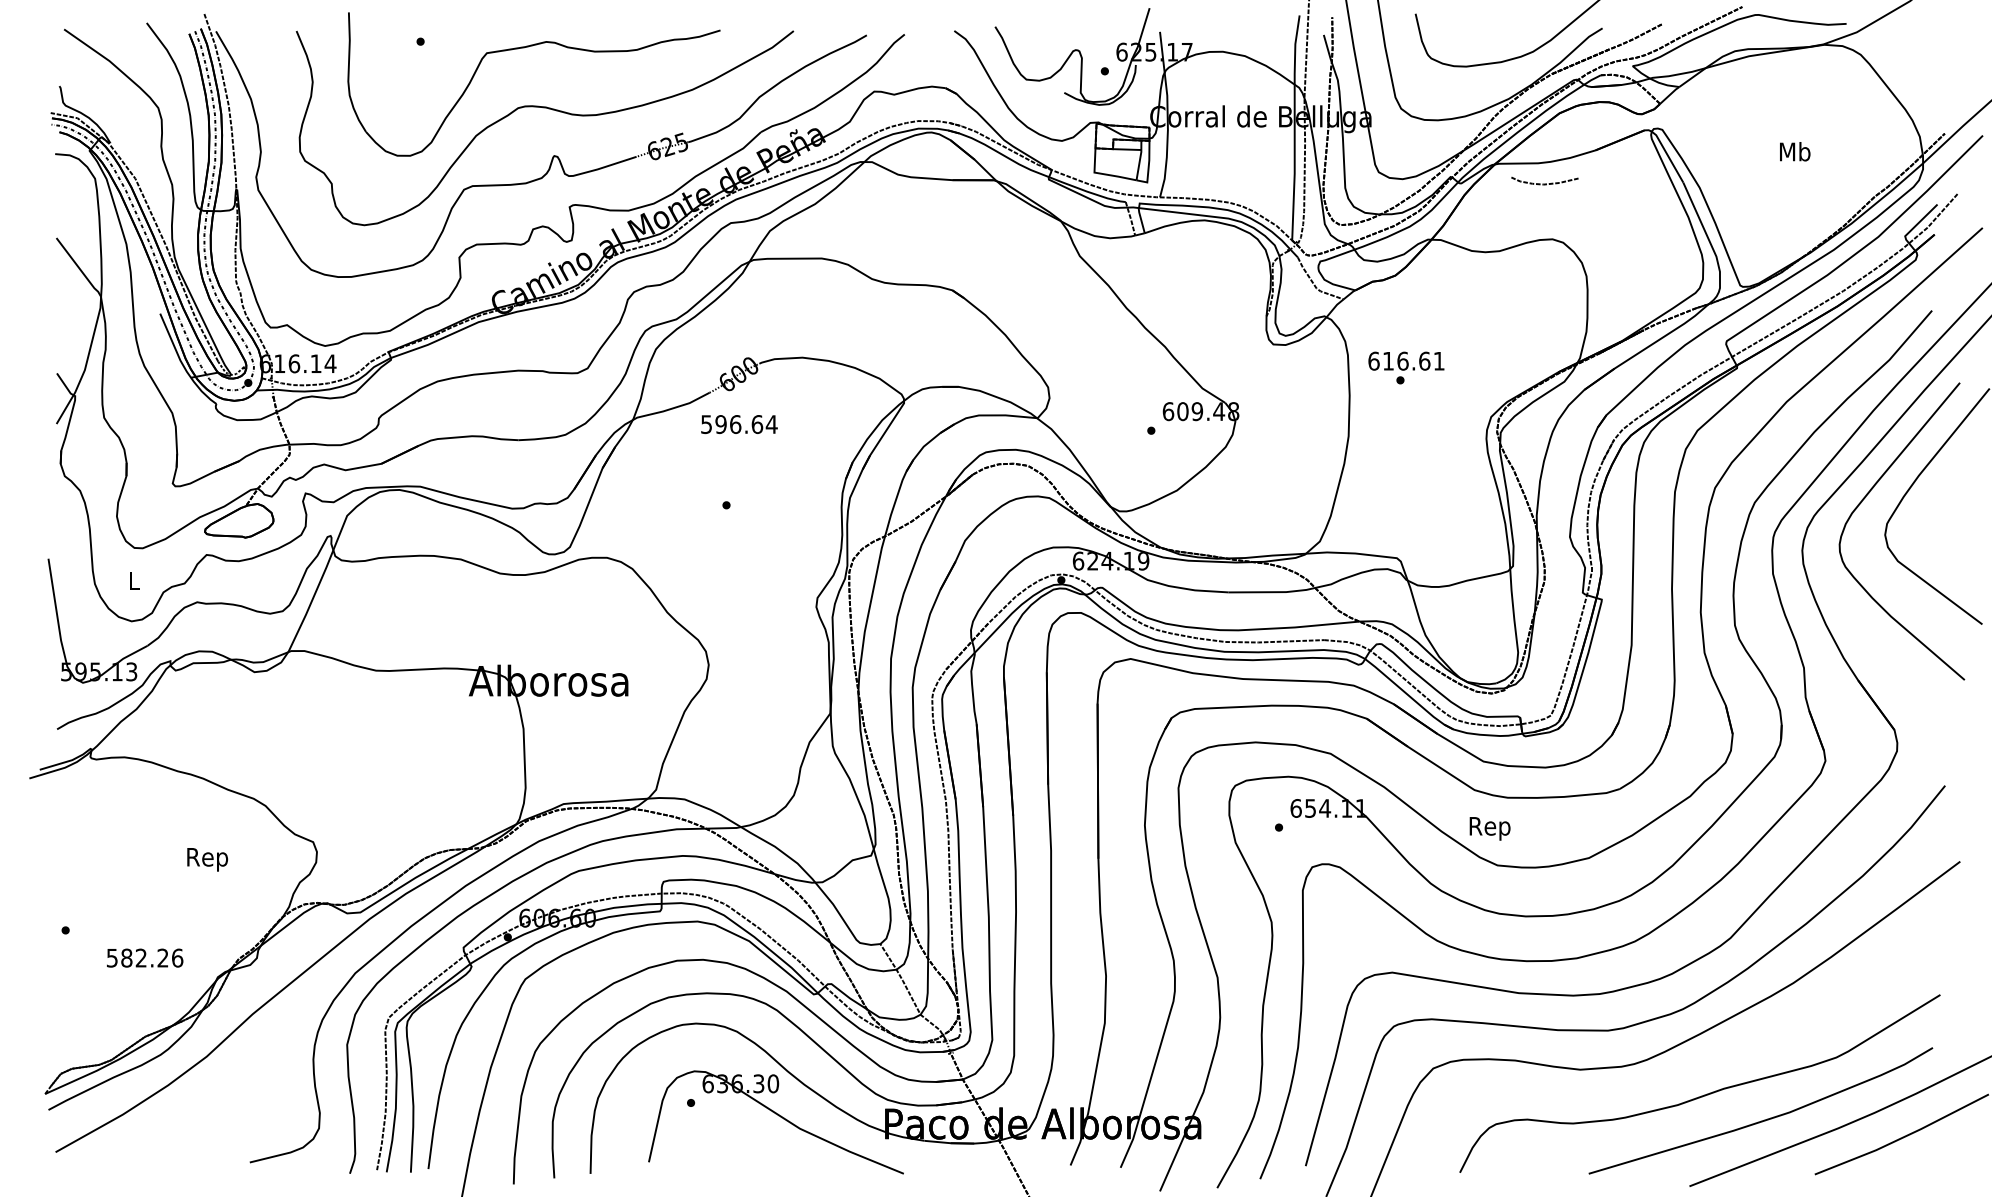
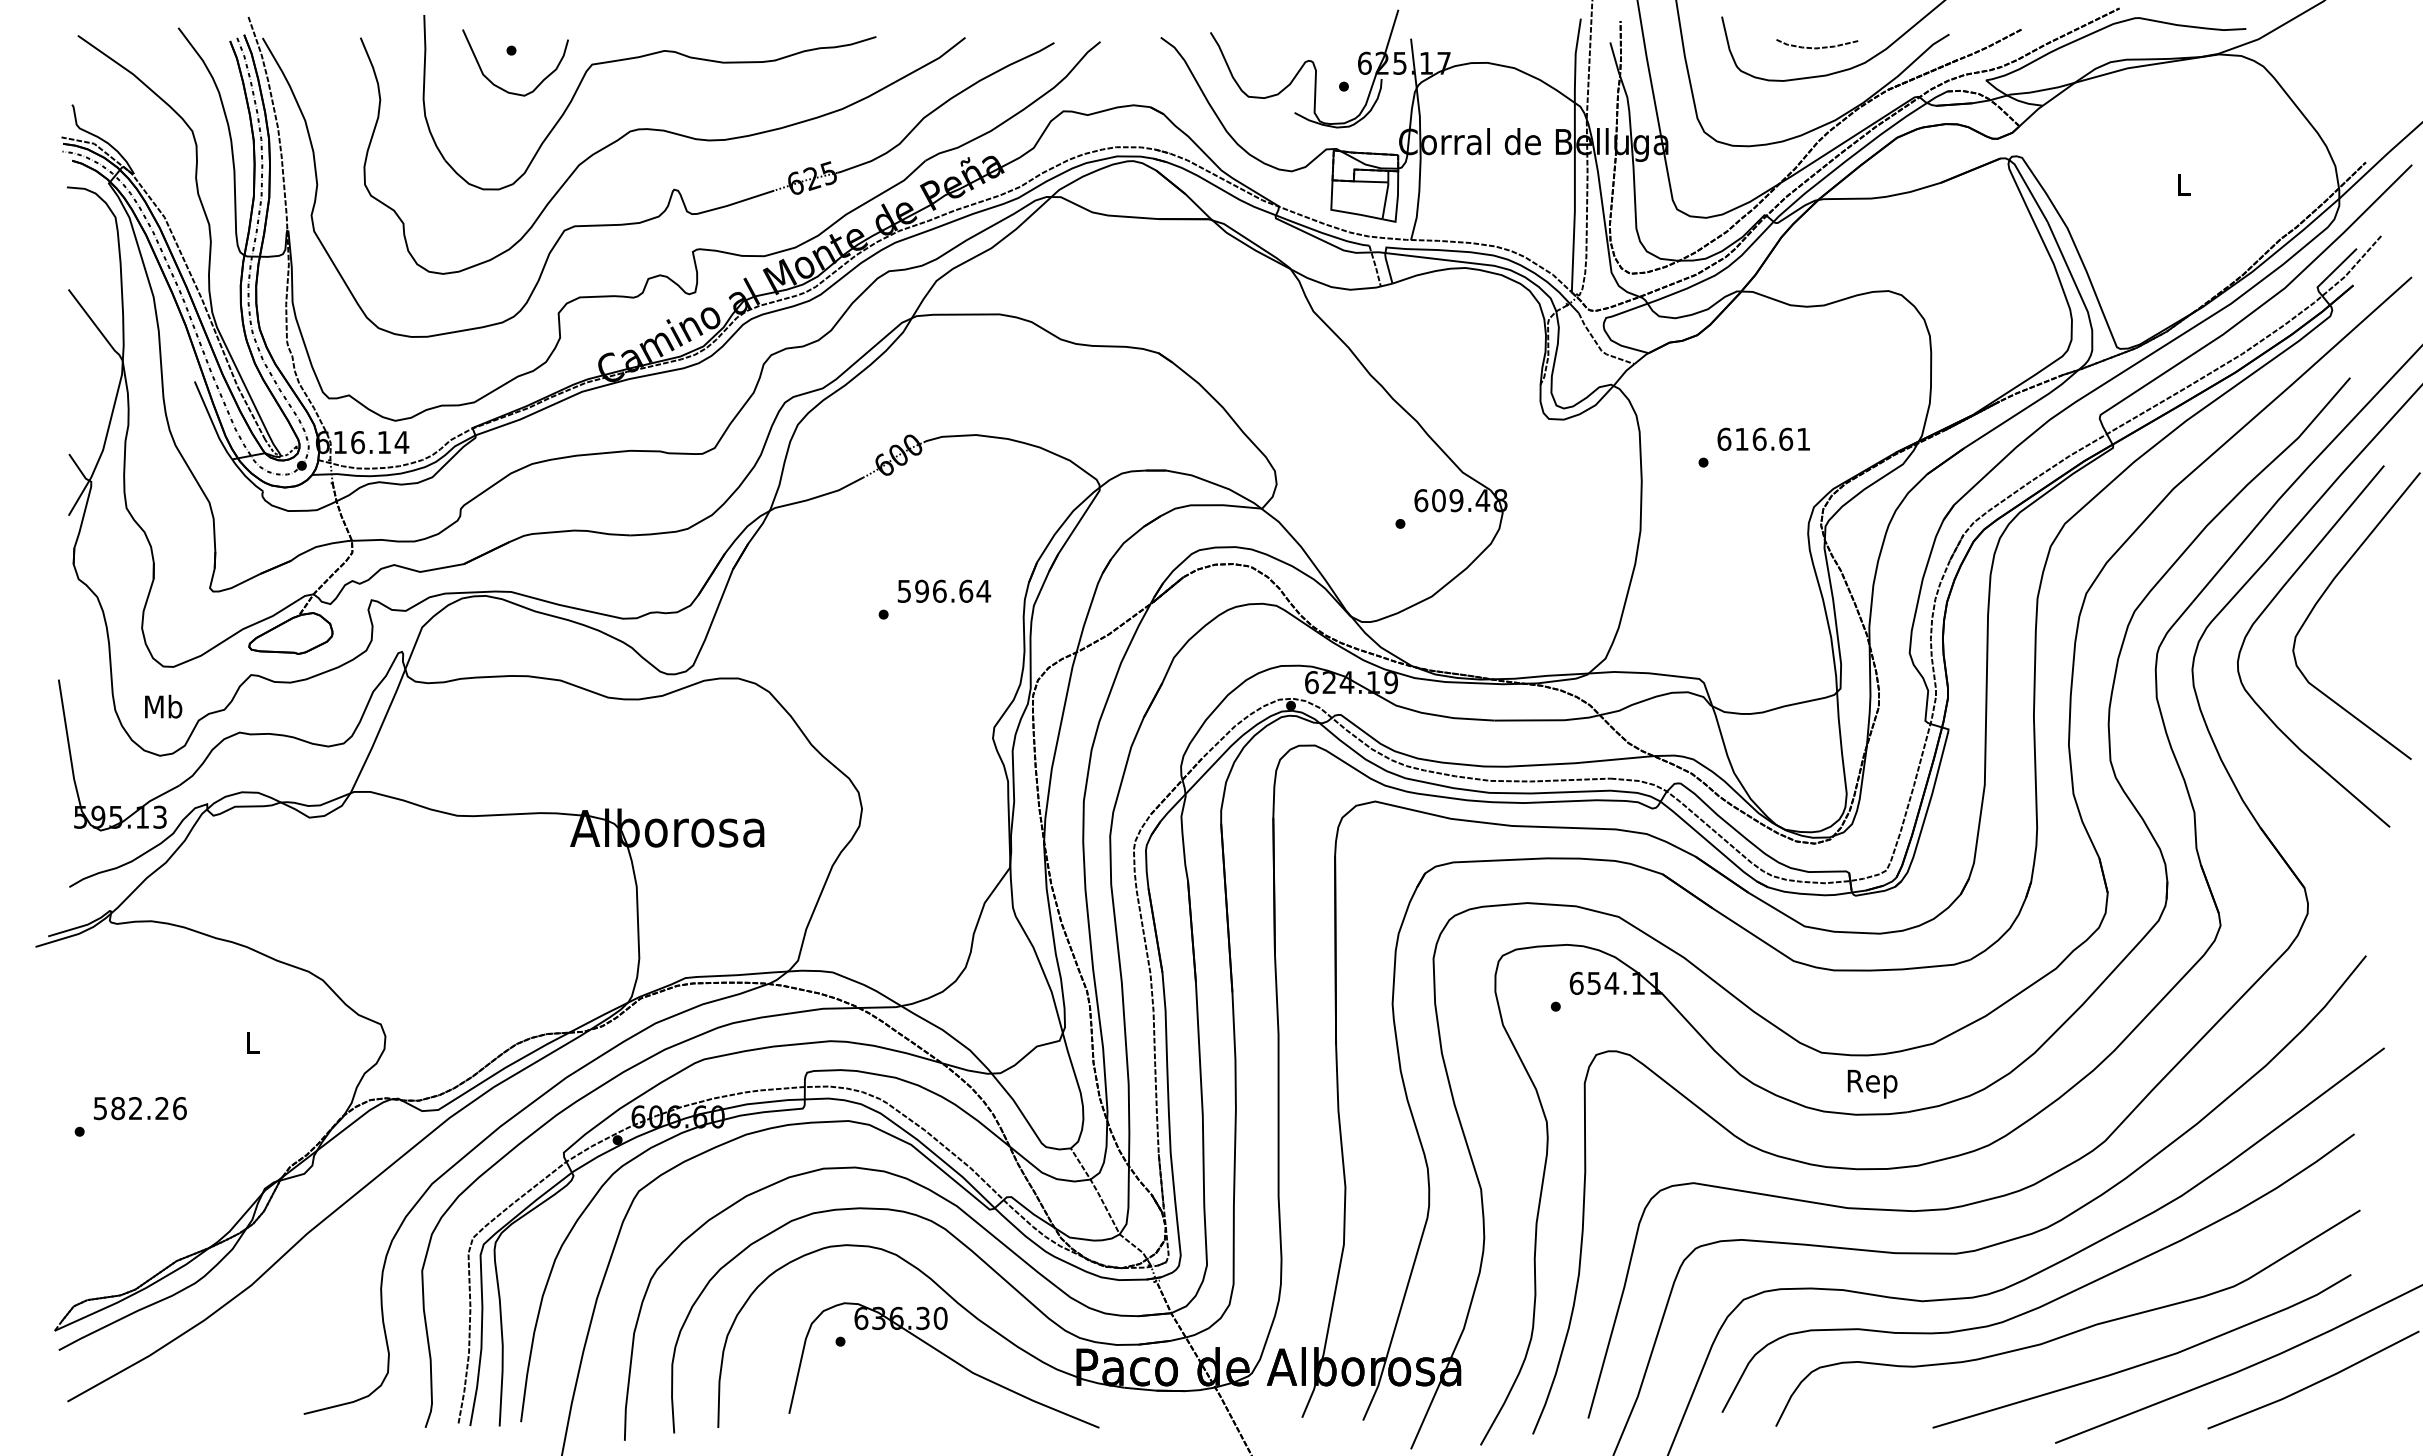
curve: (414, 72) -> (503, 88), added
text: (1794, 151) -> (2183, 184), Mb -> L
curve: (1545, 183) -> (1817, 47), moved
text: (1406, 360) -> (1763, 438), moved
text: (739, 423) -> (944, 590), moved
text: (134, 580) -> (163, 706), L -> Mb
text: (1490, 828) -> (1872, 1083), moved
text: (207, 859) -> (252, 1045), Rep -> L
text: (145, 958) -> (140, 1108), moved
curve: (1686, 1069) -> (2051, 1300), added

